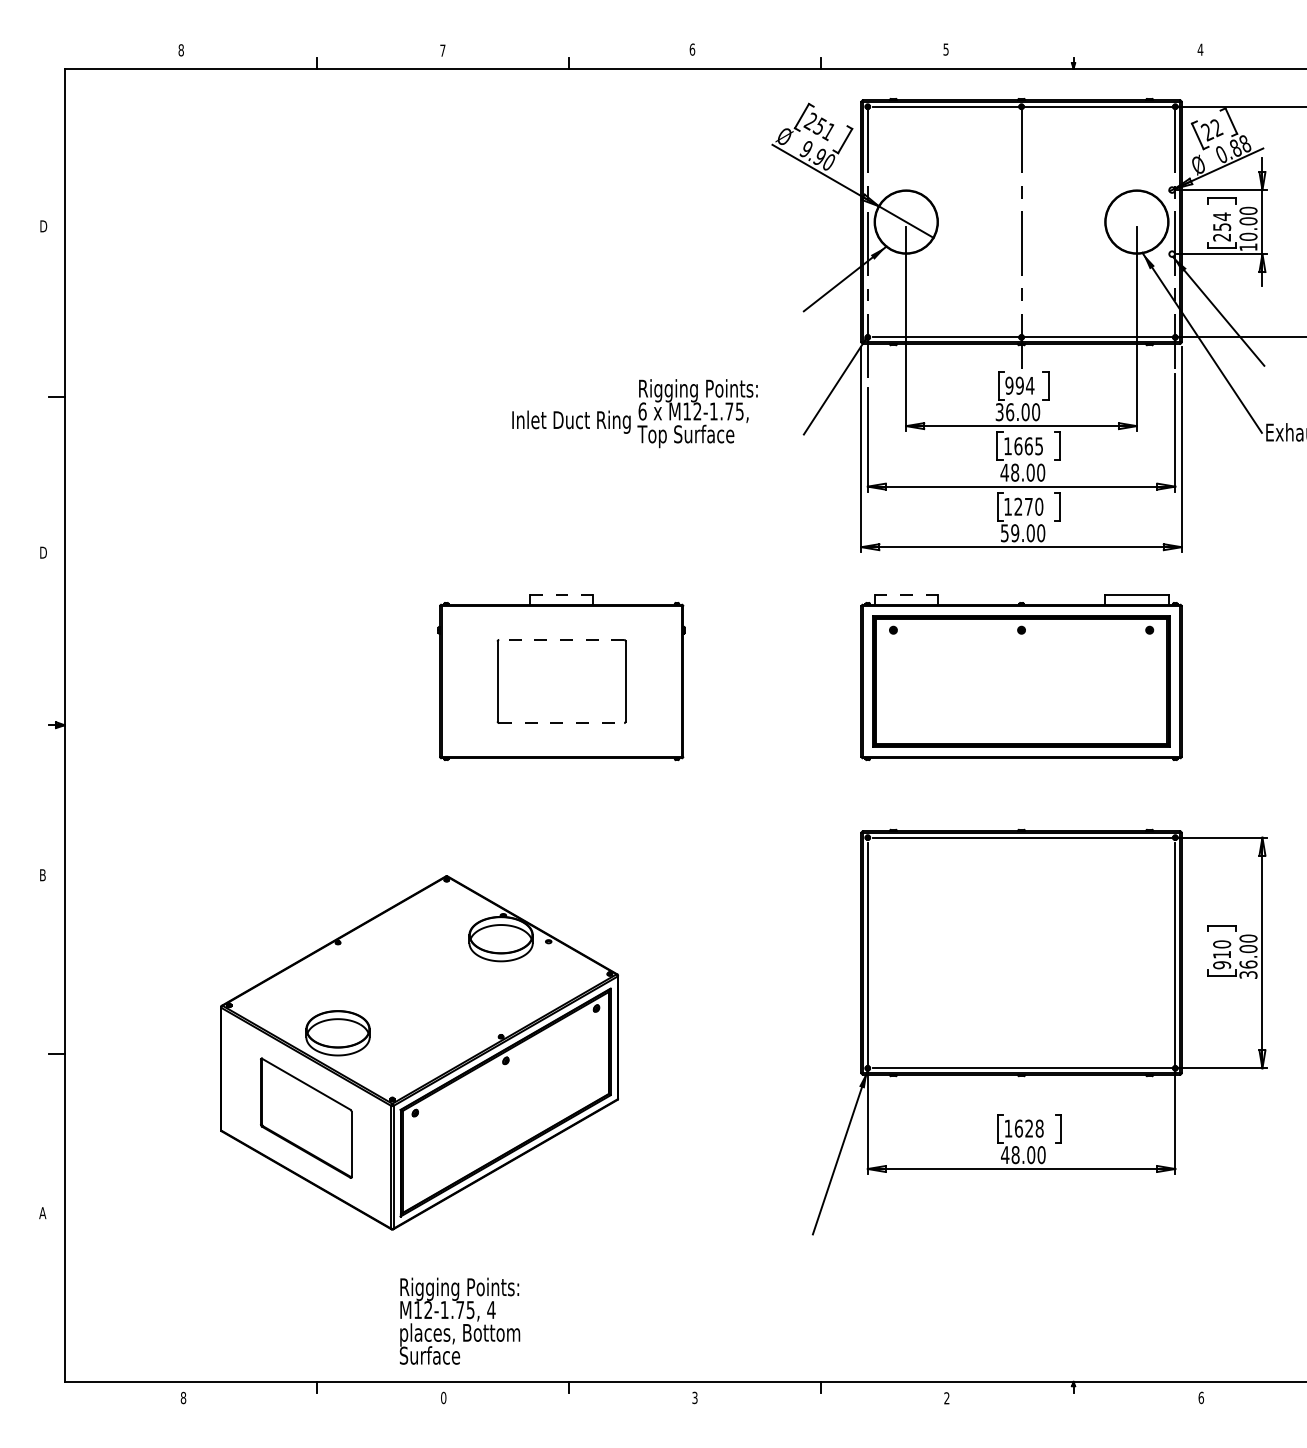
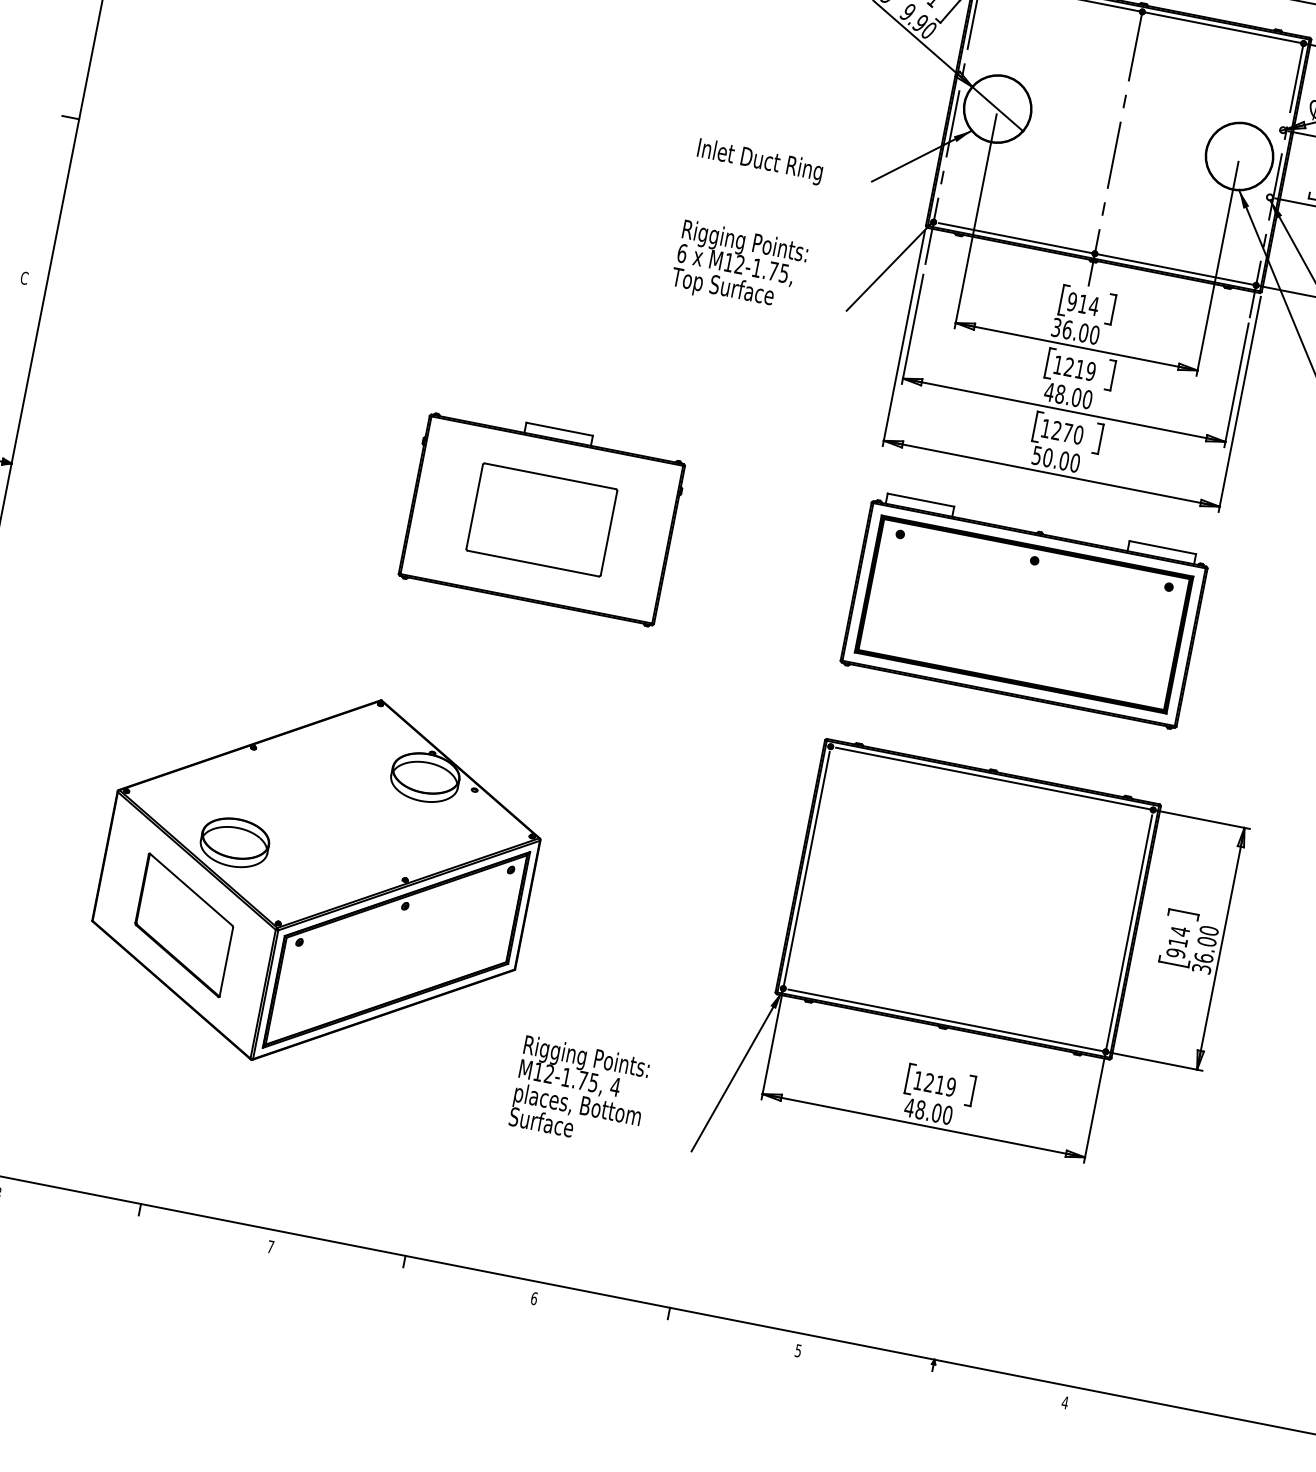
text: (1019, 385) -> (1082, 303), 994 -> 914
text: (571, 421) -> (760, 160), moved
text: (1028, 446) -> (1079, 369), 1665 -> 1219
text: (1015, 533) -> (1048, 458), 59.00 -> 50.00
text: (42, 552) -> (23, 277), D -> C
line: (561, 595) -> (559, 429), dashed -> solid
line: (906, 595) -> (921, 500), dashed -> solid
line: (561, 639) -> (550, 475), dashed -> solid
line: (562, 723) -> (534, 564), dashed -> solid
text: (1222, 944) -> (1180, 931), 910 -> 914
text: (1028, 1128) -> (939, 1084), 1628 -> 1219
text: (459, 1320) -> (579, 1091), moved
text: (443, 1397) -> (270, 1246), 0 -> 7
text: (694, 1397) -> (533, 1298), 3 -> 6
text: (1201, 1397) -> (1065, 1402), 6 -> 4
text: (946, 1398) -> (797, 1350), 2 -> 5

